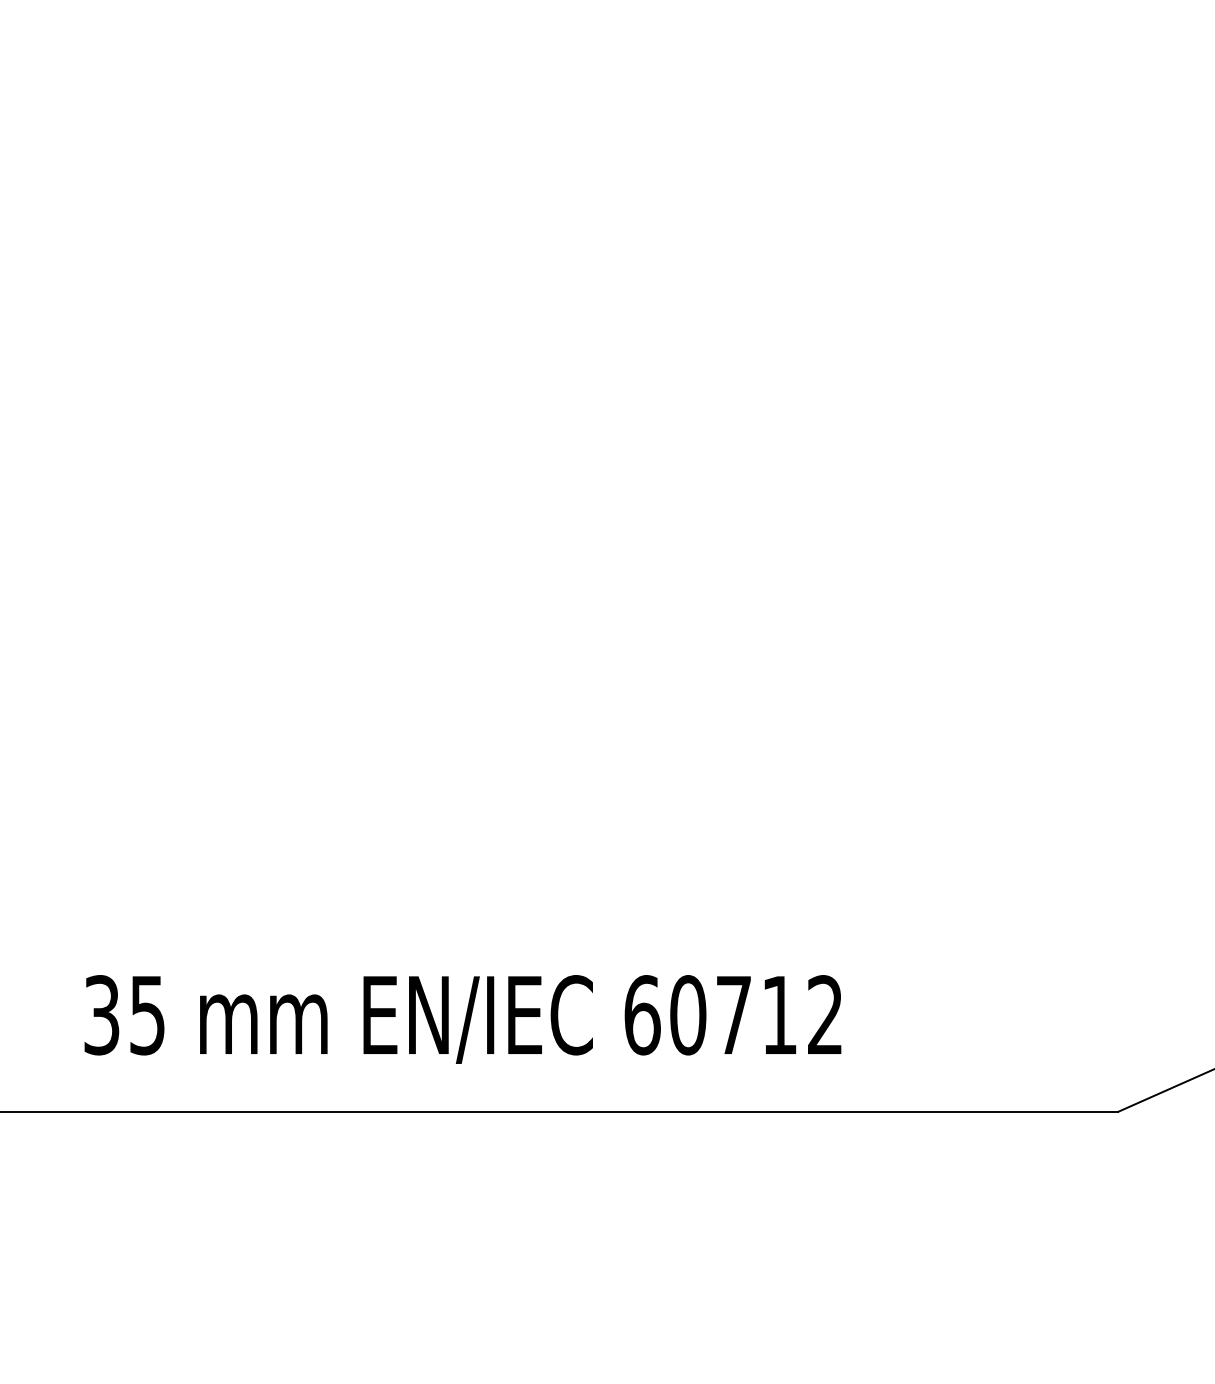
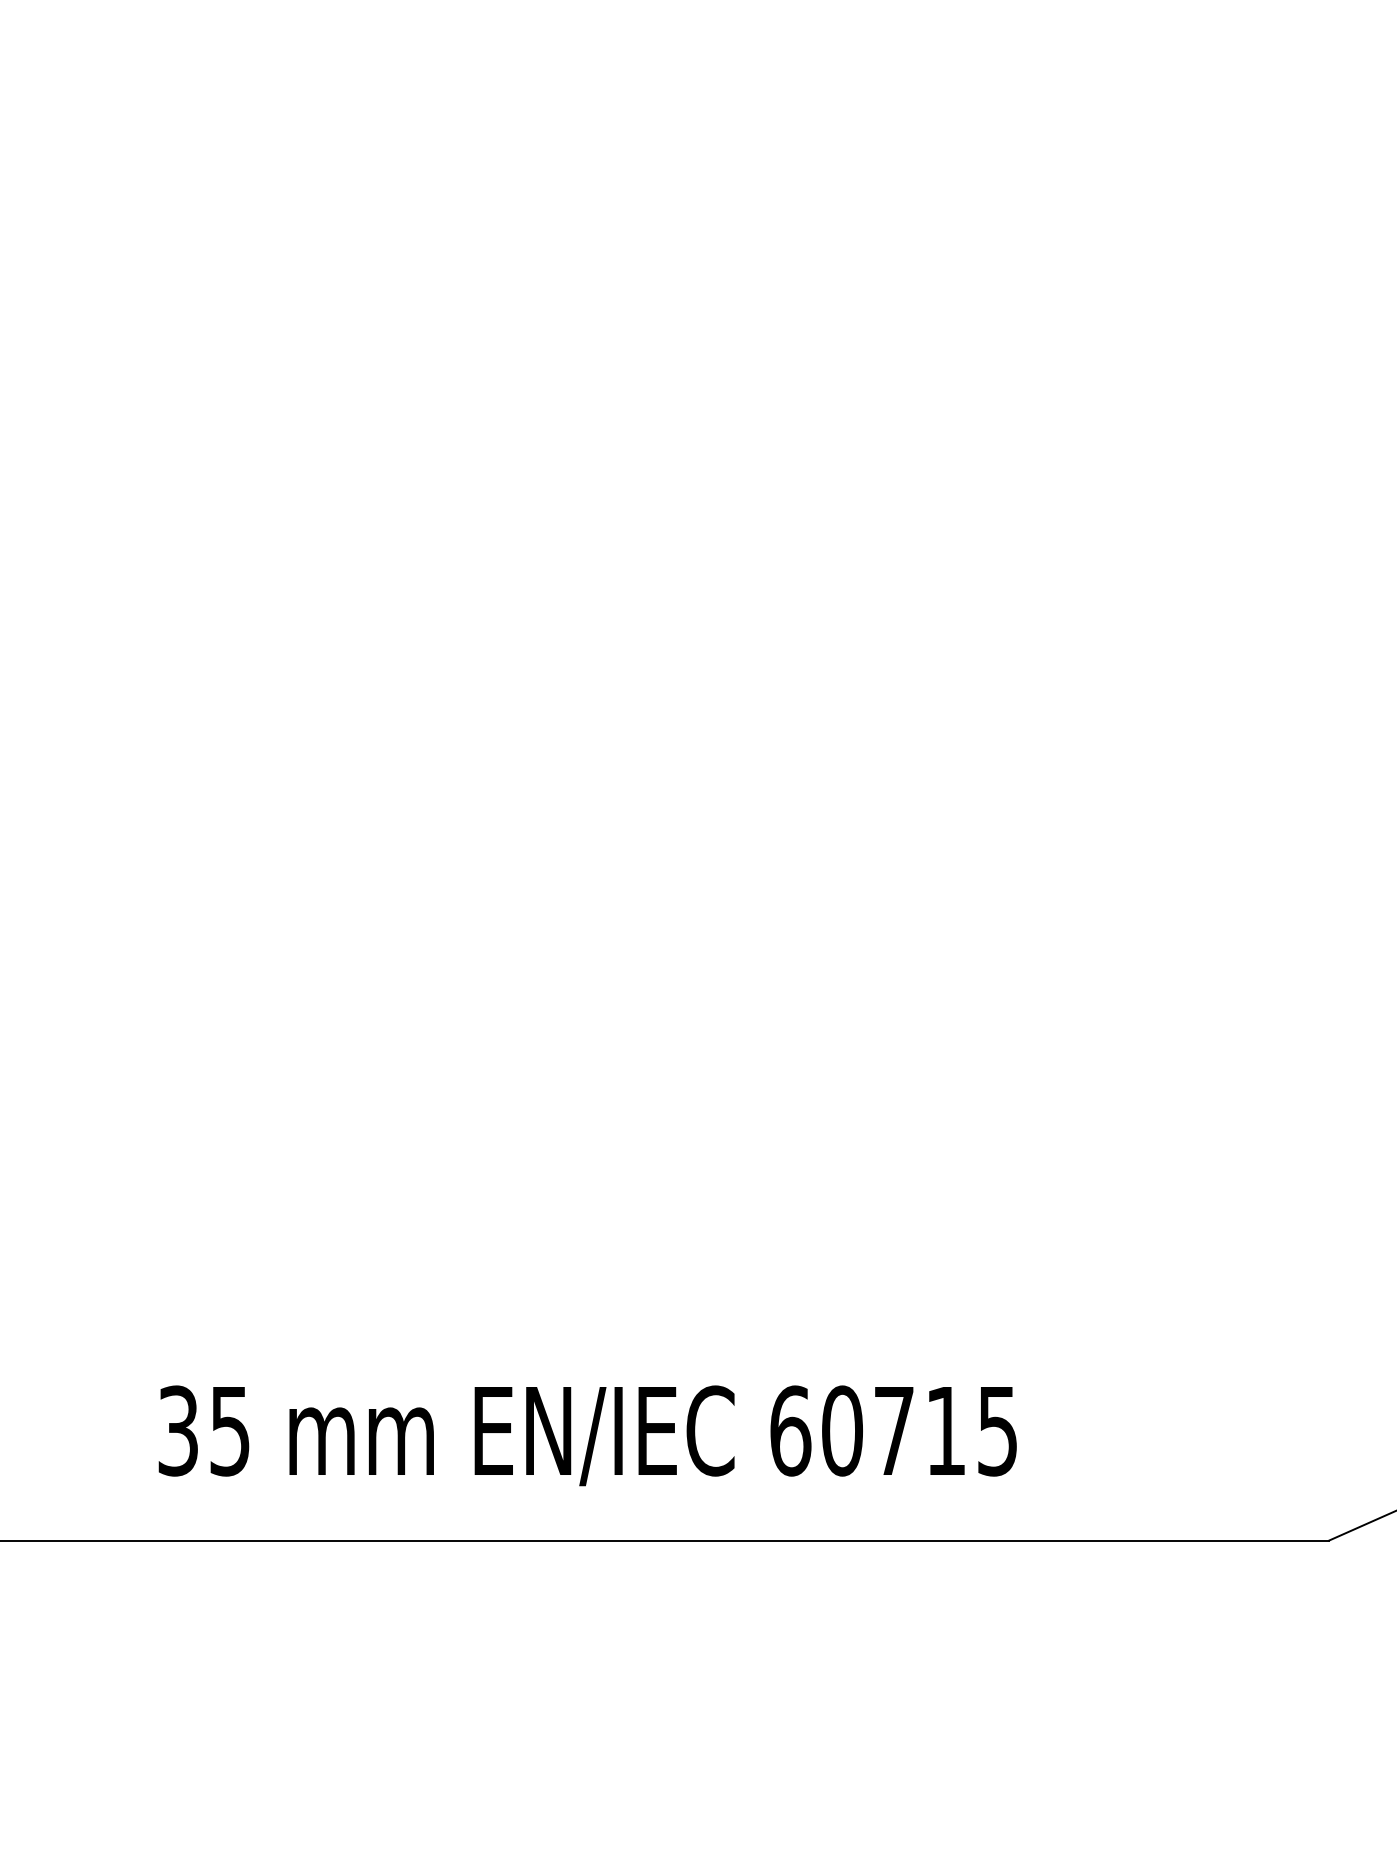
text: (825, 1014) -> (997, 1430), 60712 -> 60715

